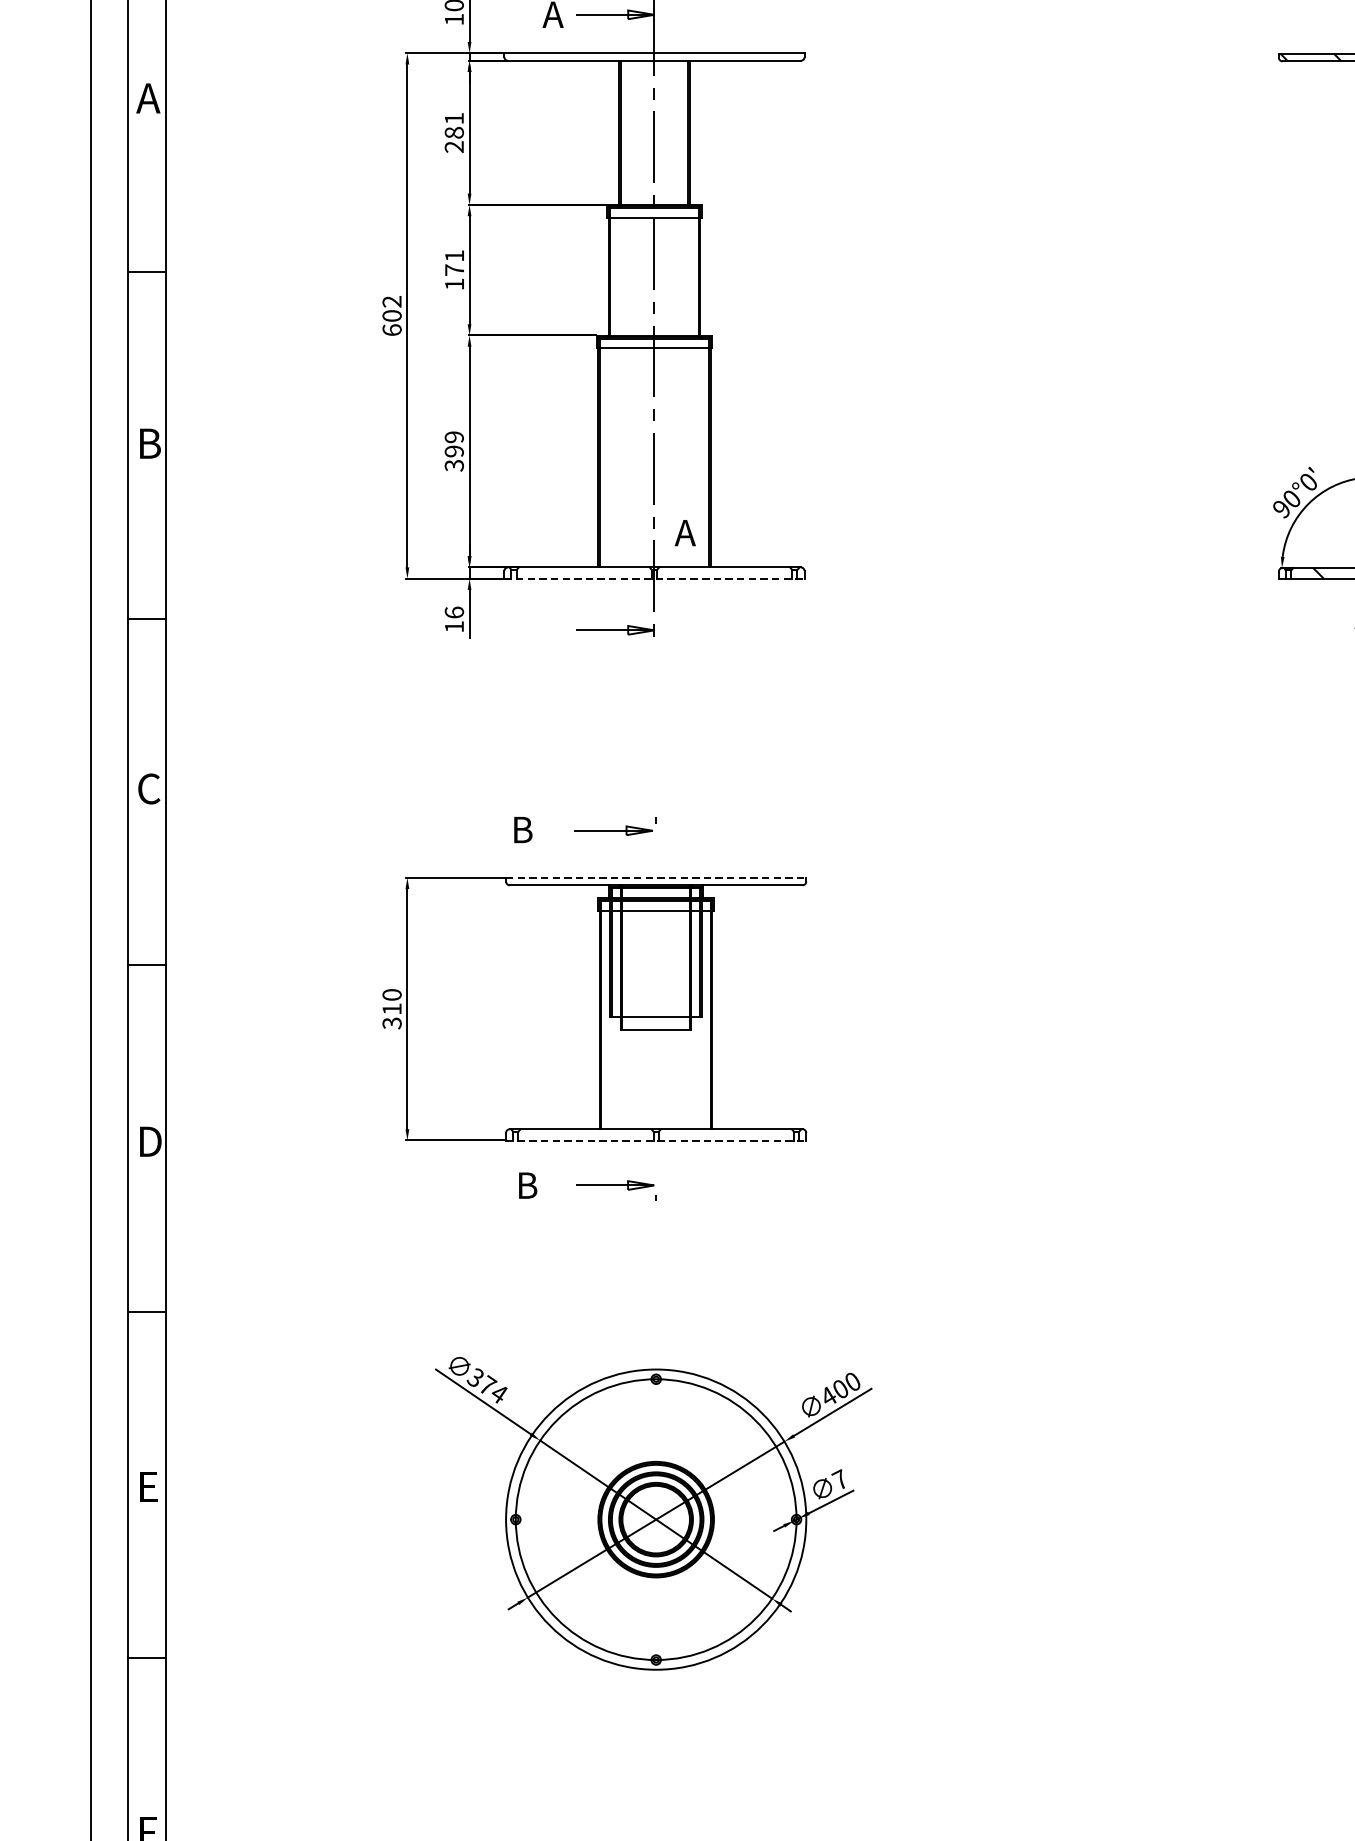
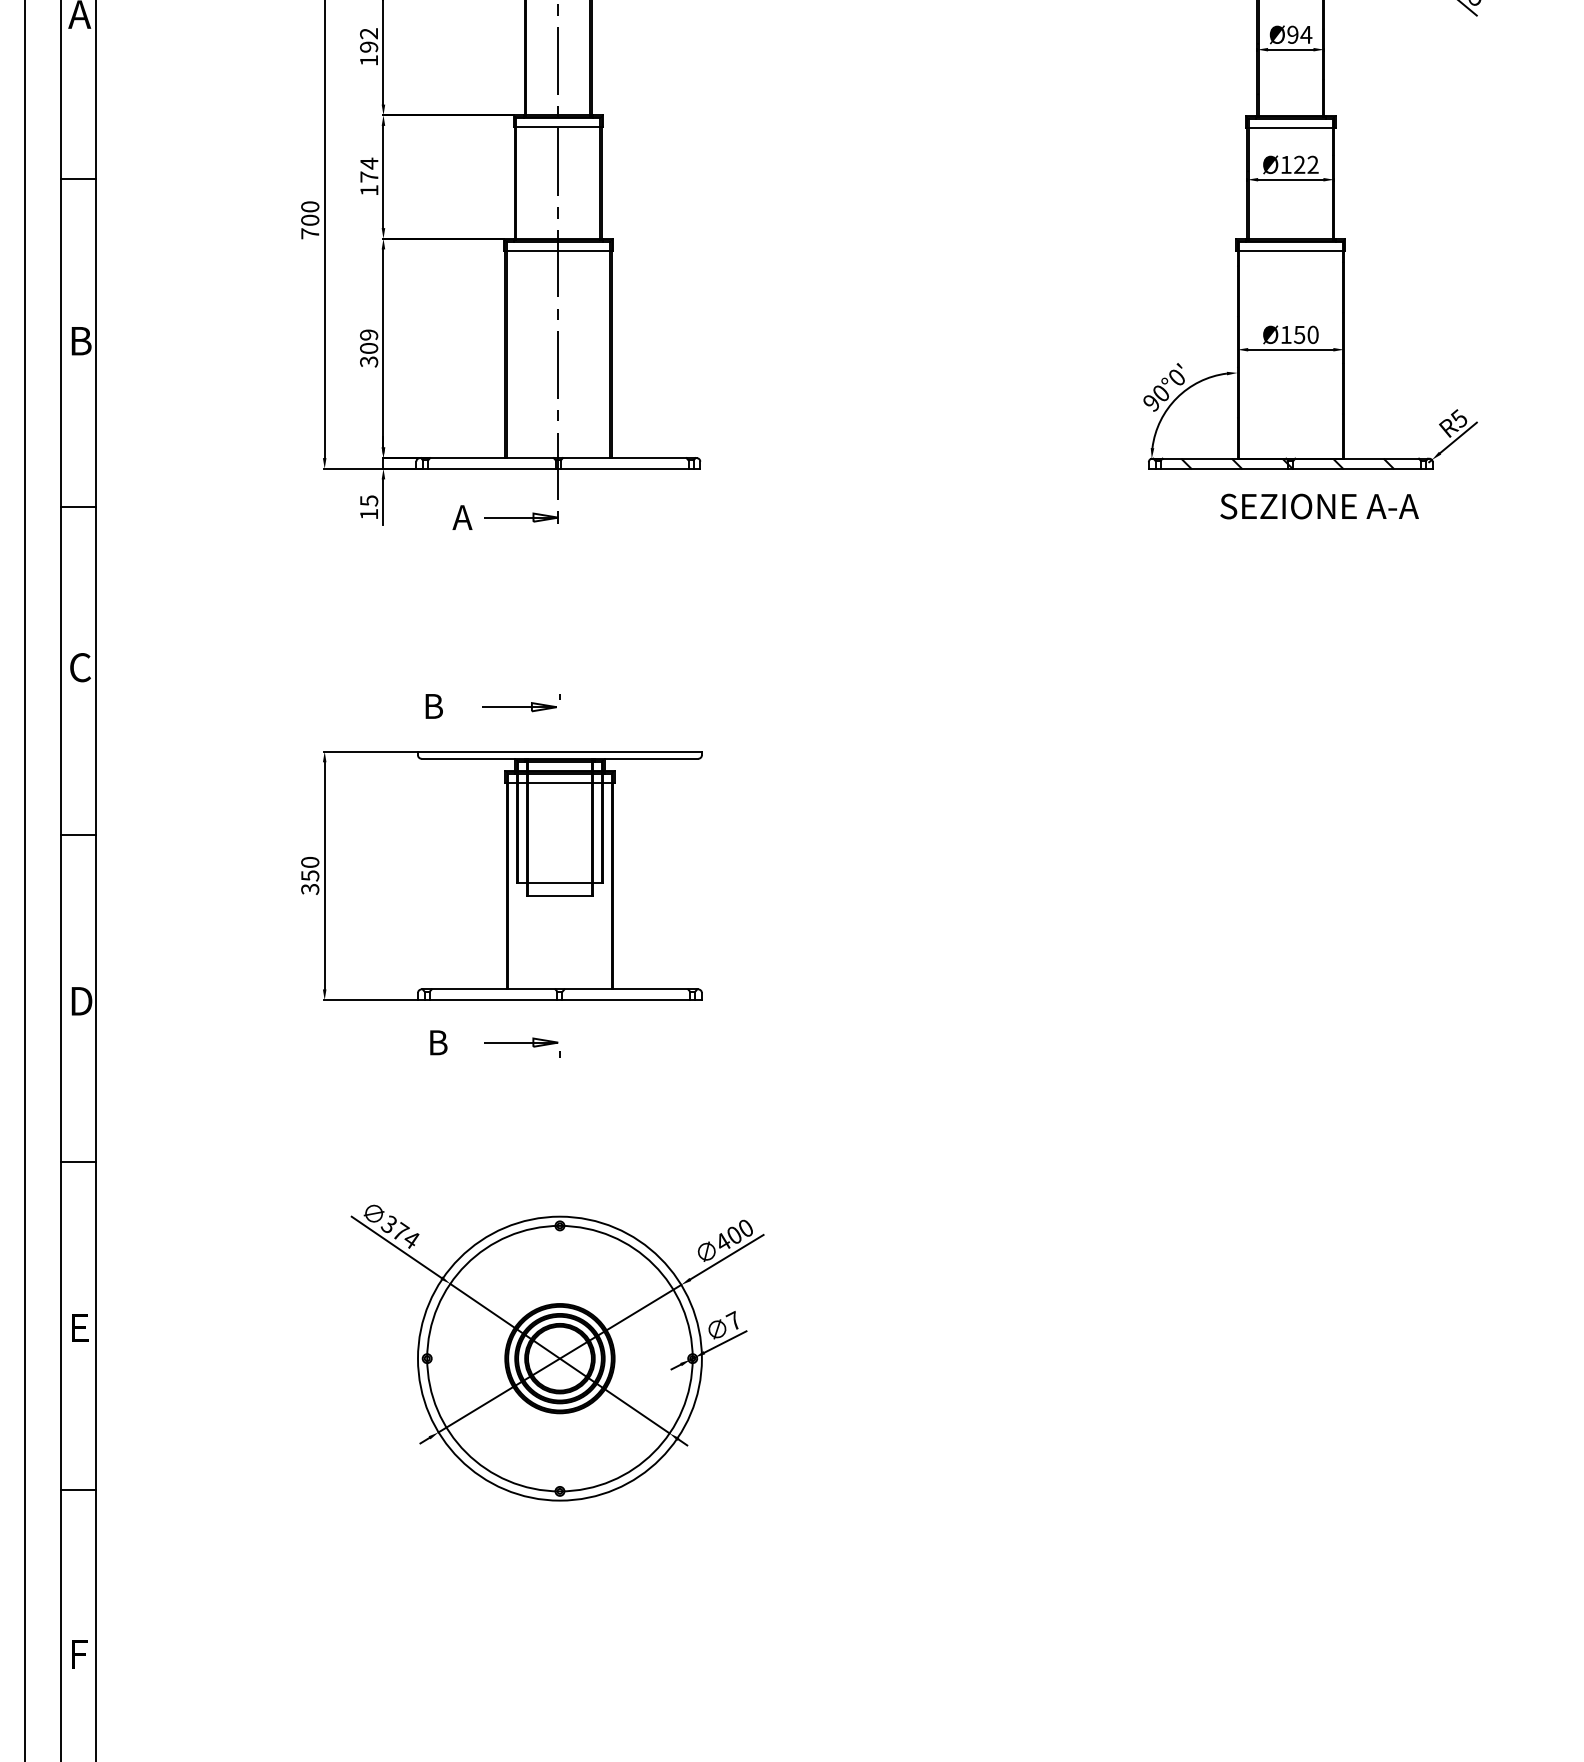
text: (454, 133) -> (369, 47), 281 -> 192
text: (454, 255) -> (369, 163), 171 -> 174
text: (392, 316) -> (310, 220), 602 -> 700
text: (454, 451) -> (369, 348), 399 -> 309
text: (685, 532) -> (462, 517), moved
line: (654, 578) -> (558, 468), dashed -> solid
text: (454, 612) -> (369, 500), 16 -> 15
line: (655, 877) -> (559, 751), dashed -> solid
text: (392, 1008) -> (310, 875), 310 -> 350
line: (655, 1140) -> (559, 1000), dashed -> solid

